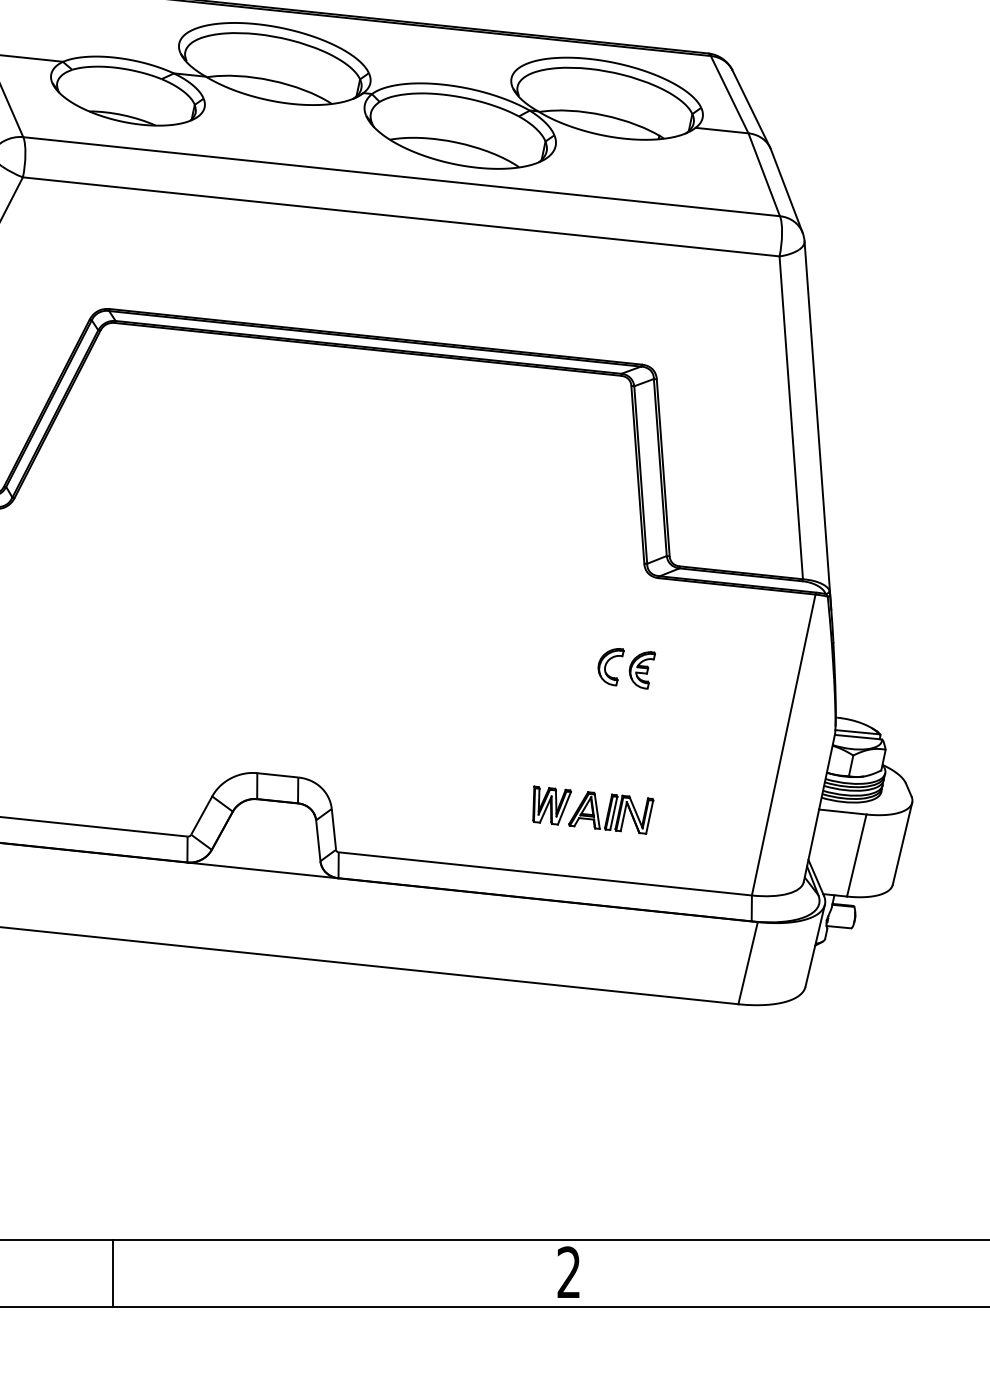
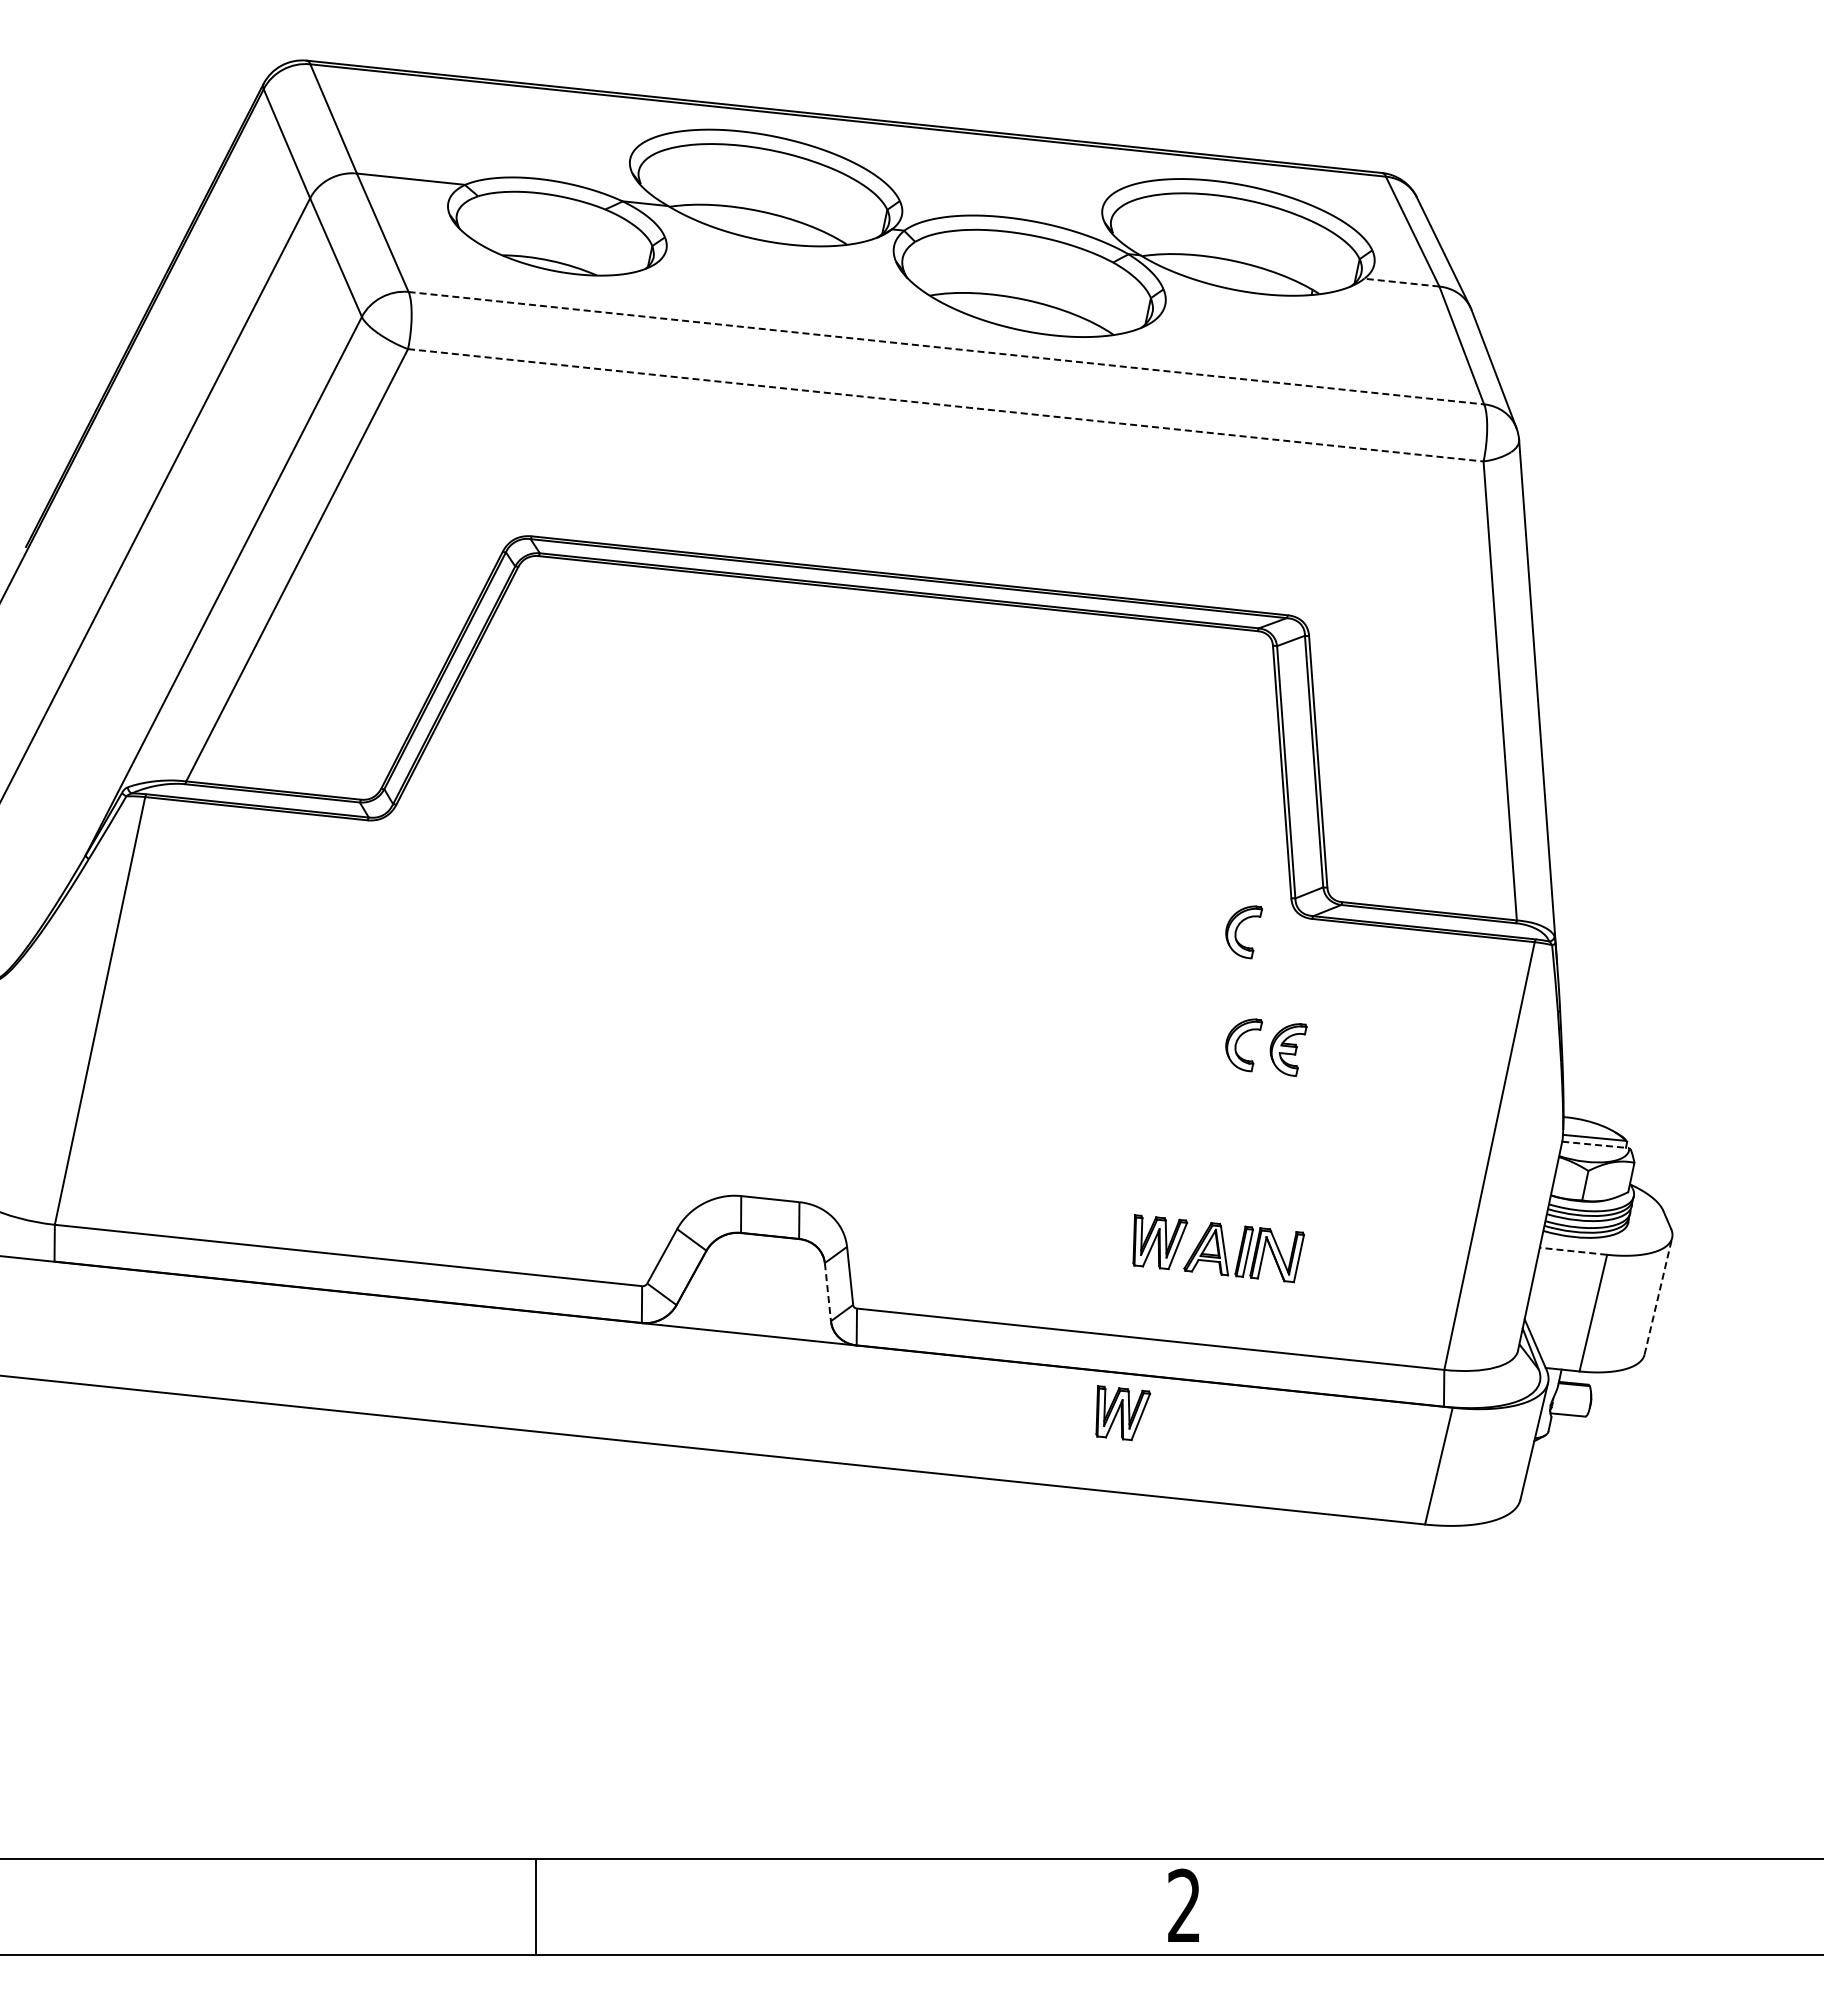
line: (721, 130) -> (1401, 282), solid -> dashed
line: (401, 176) -> (946, 348), solid -> dashed
line: (401, 217) -> (945, 405), solid -> dashed
part: (606, 586) -> (1237, 930), added
line: (858, 736) -> (1595, 1144), solid -> dashed
line: (842, 812) -> (1573, 1251), solid -> dashed
line: (318, 841) -> (828, 1292), solid -> dashed
line: (902, 843) -> (1658, 1296), solid -> dashed
part: (526, 926) -> (1123, 1413), added

